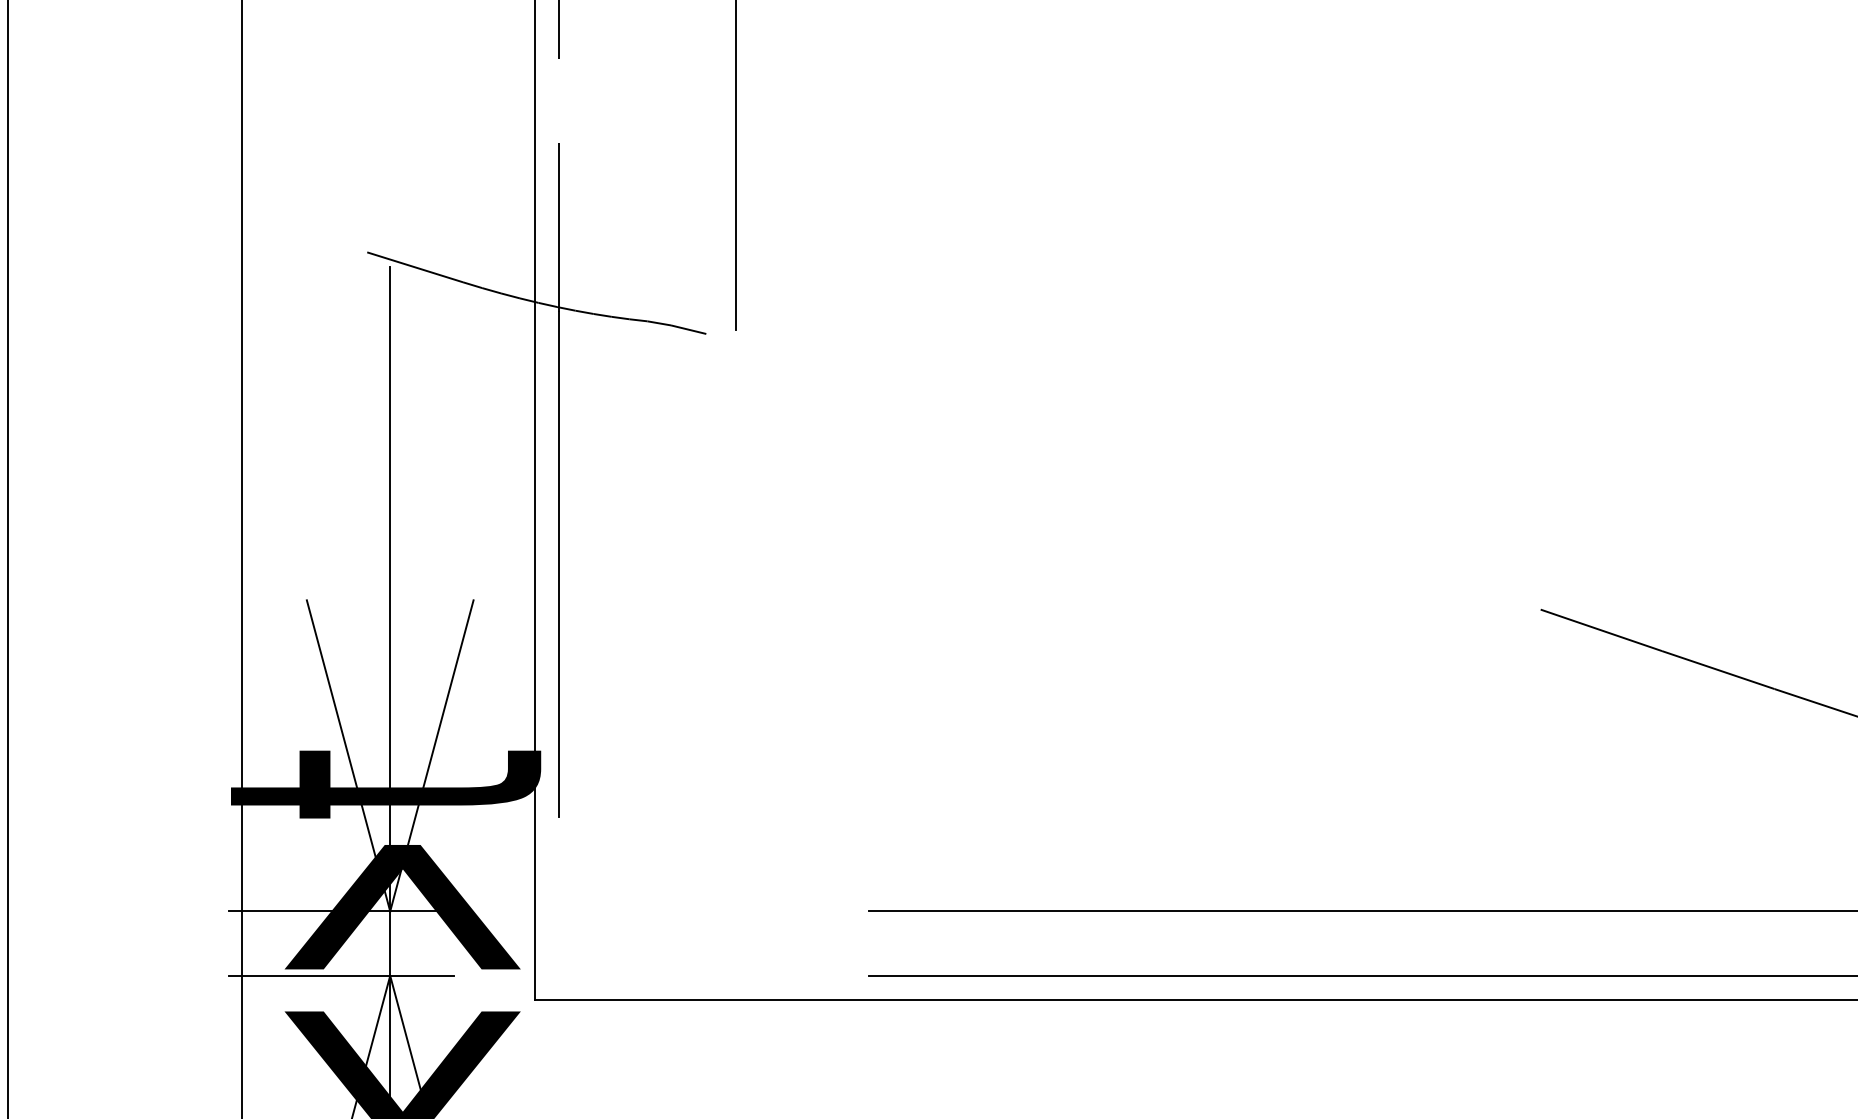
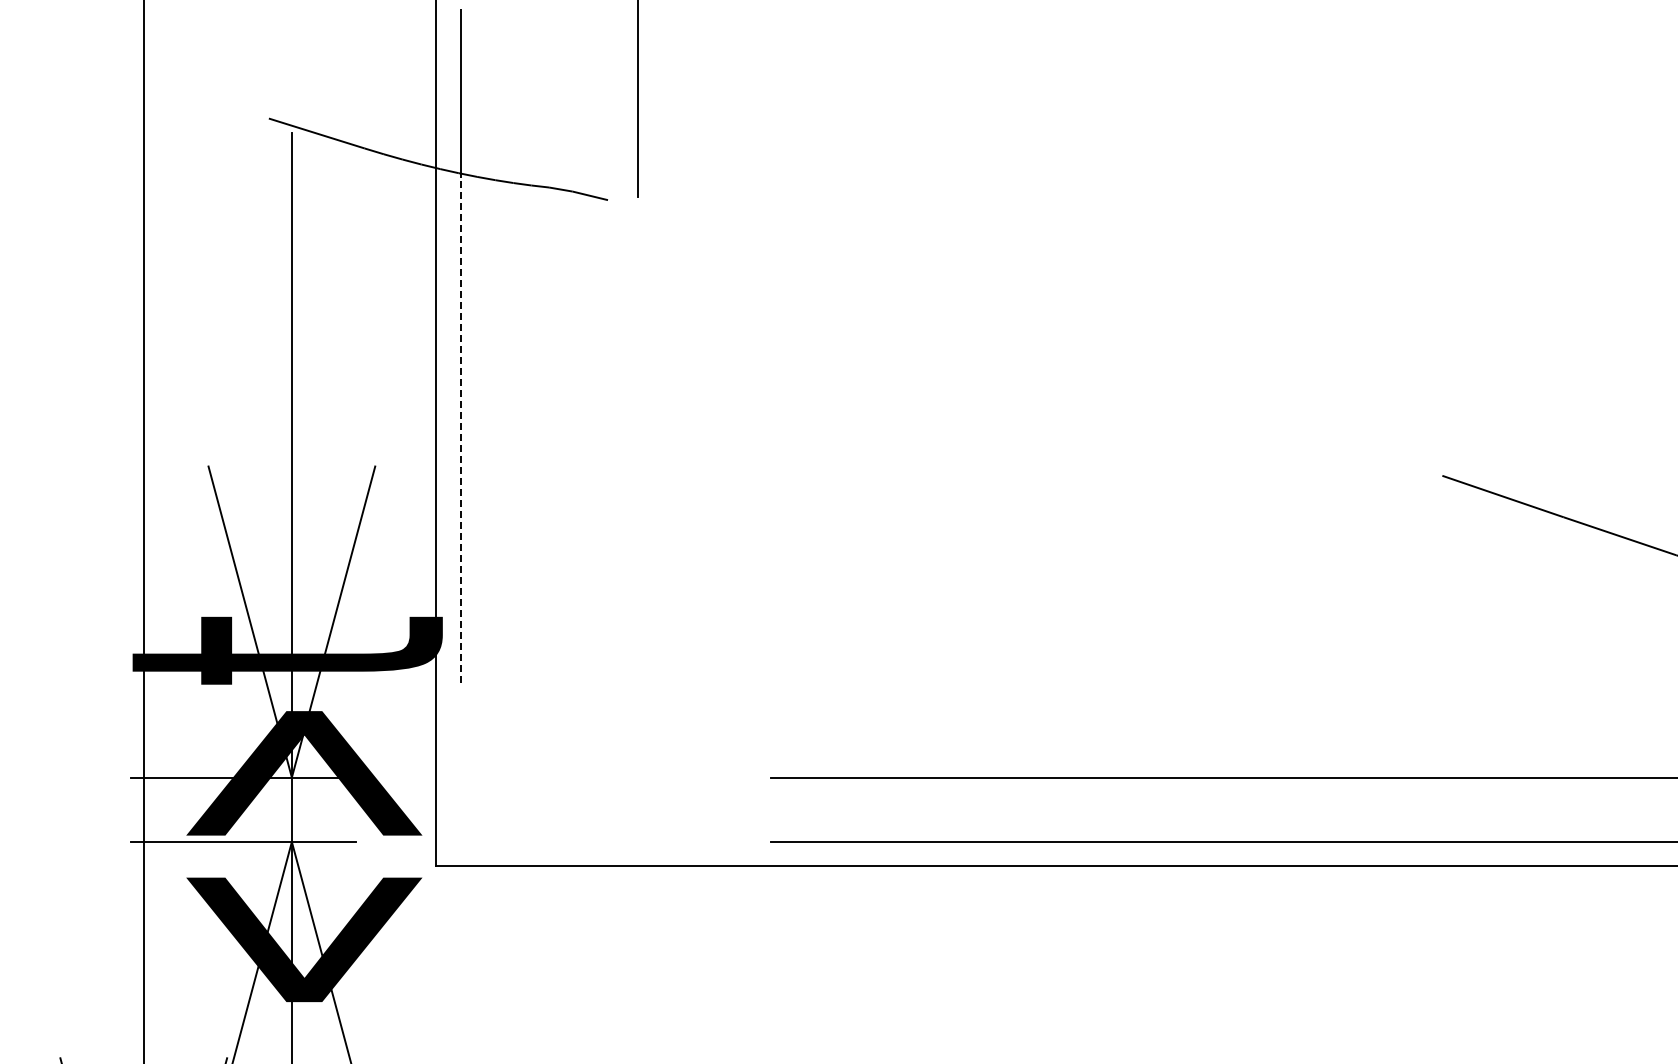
line: (558, 564) -> (460, 430), solid -> dashed

